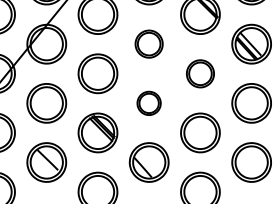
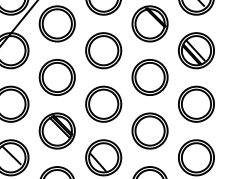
part: (148, 43) -> (103, 50), size x1.43
part: (200, 73) -> (150, 77), size x1.43
part: (148, 103) -> (103, 104), size x1.67

